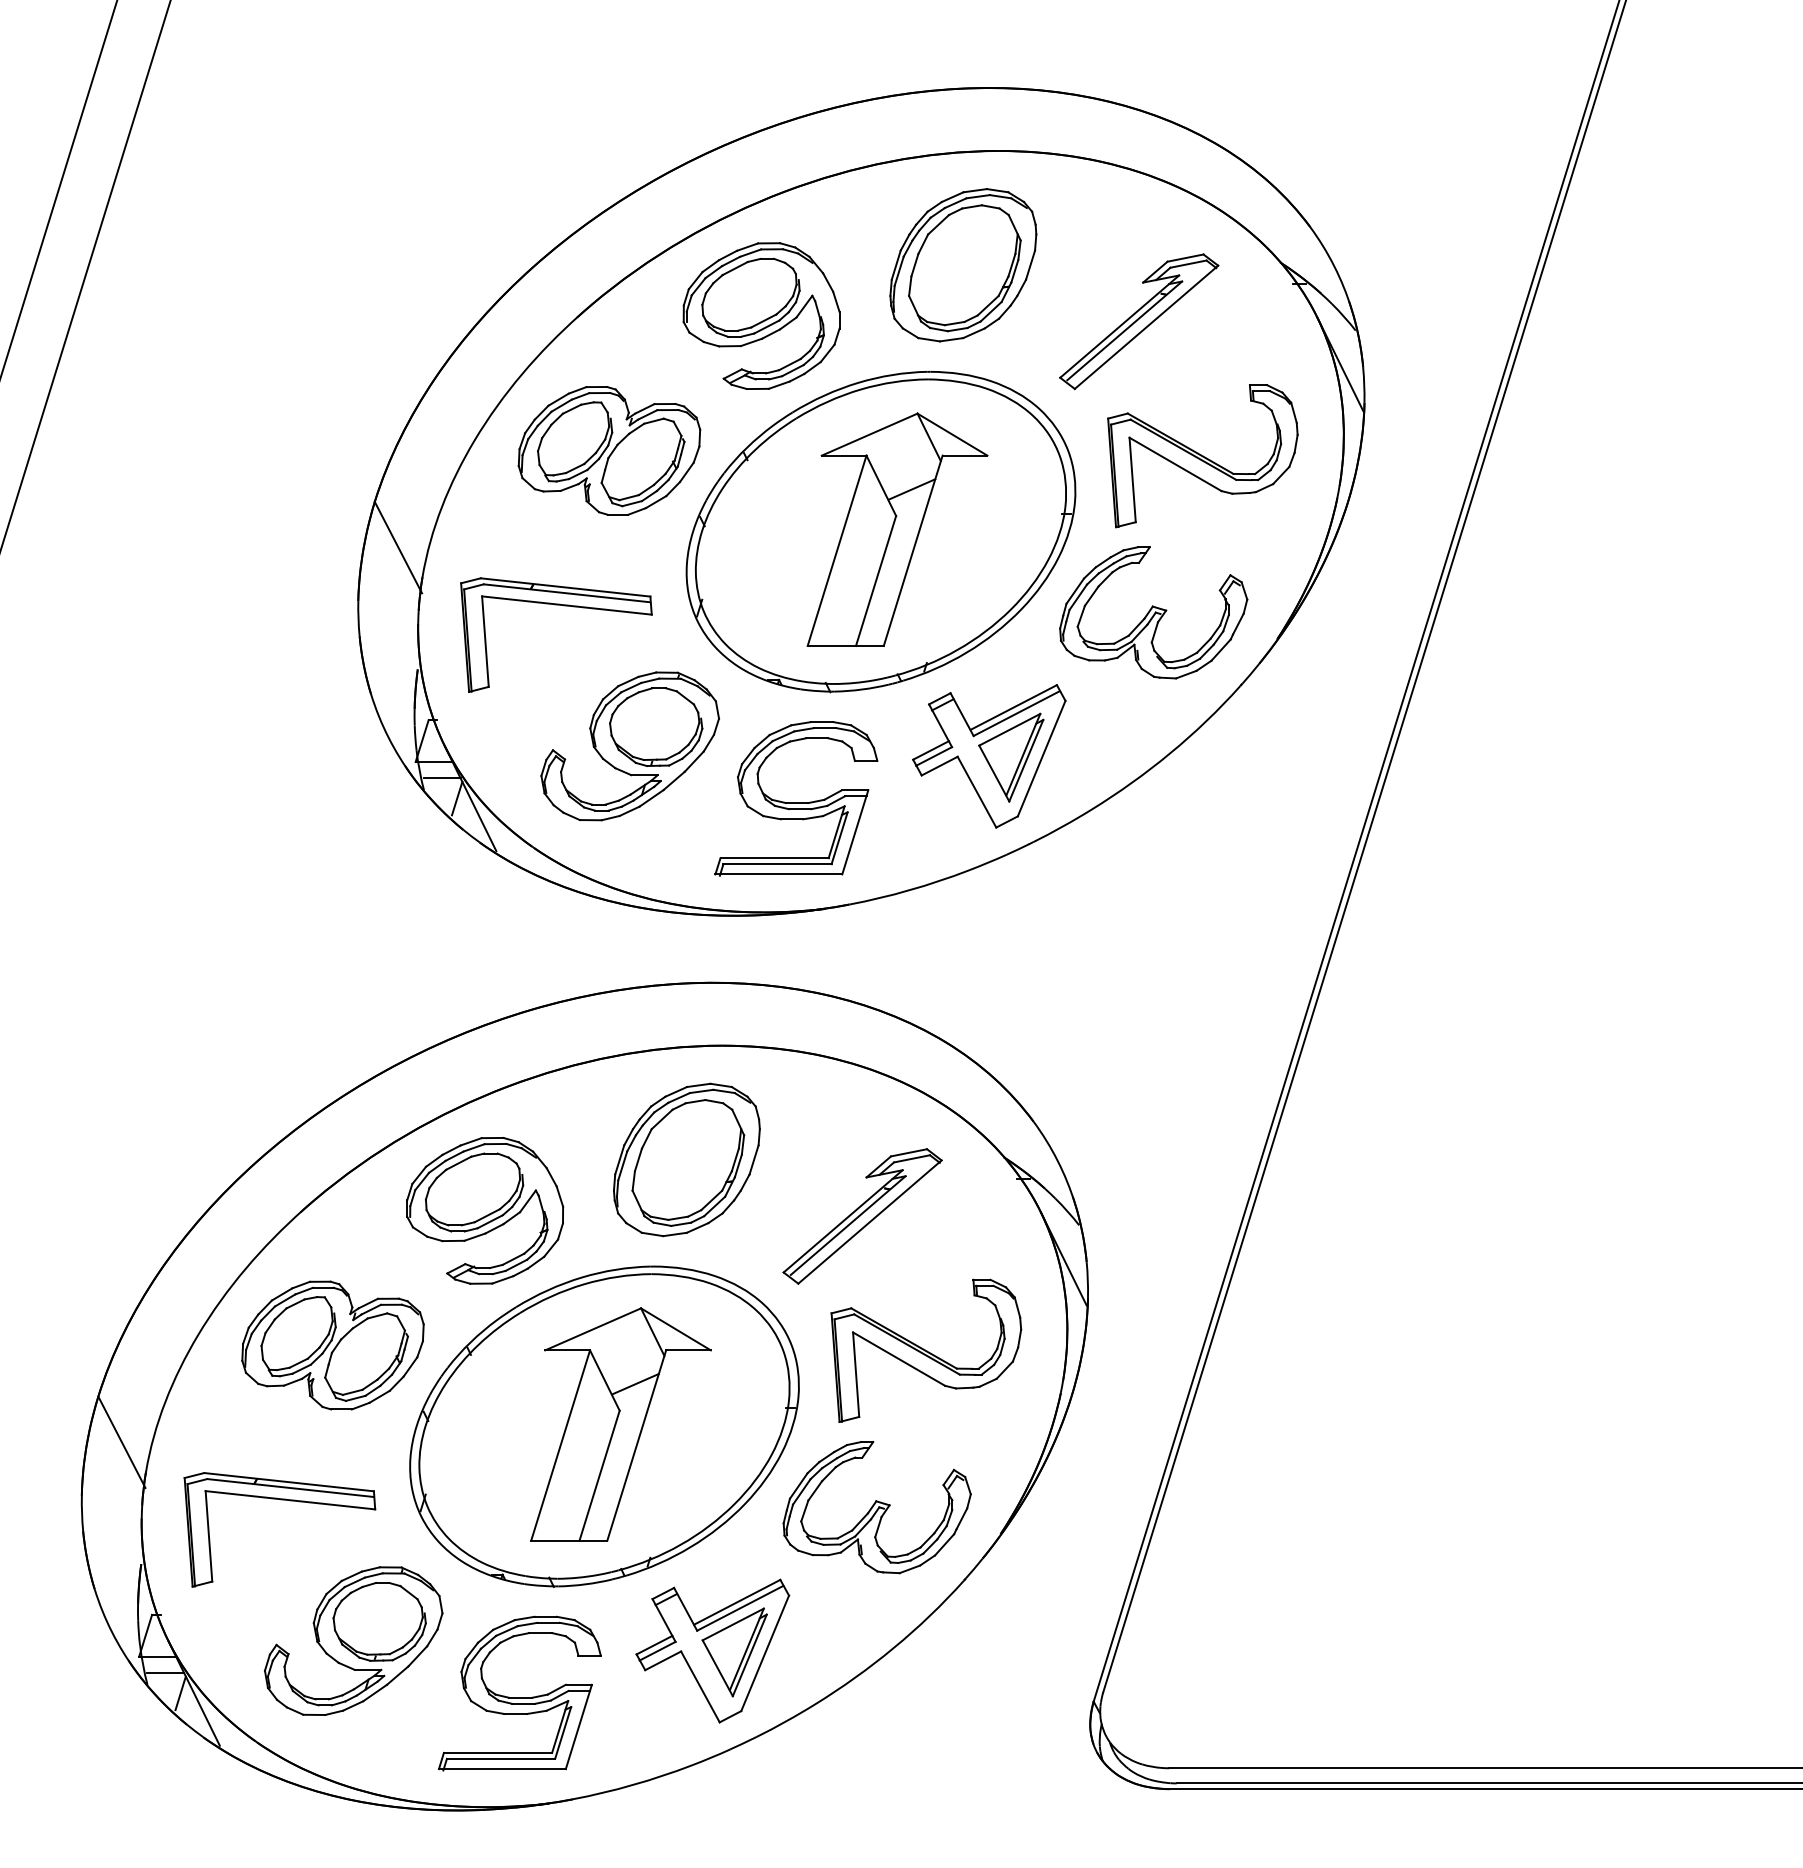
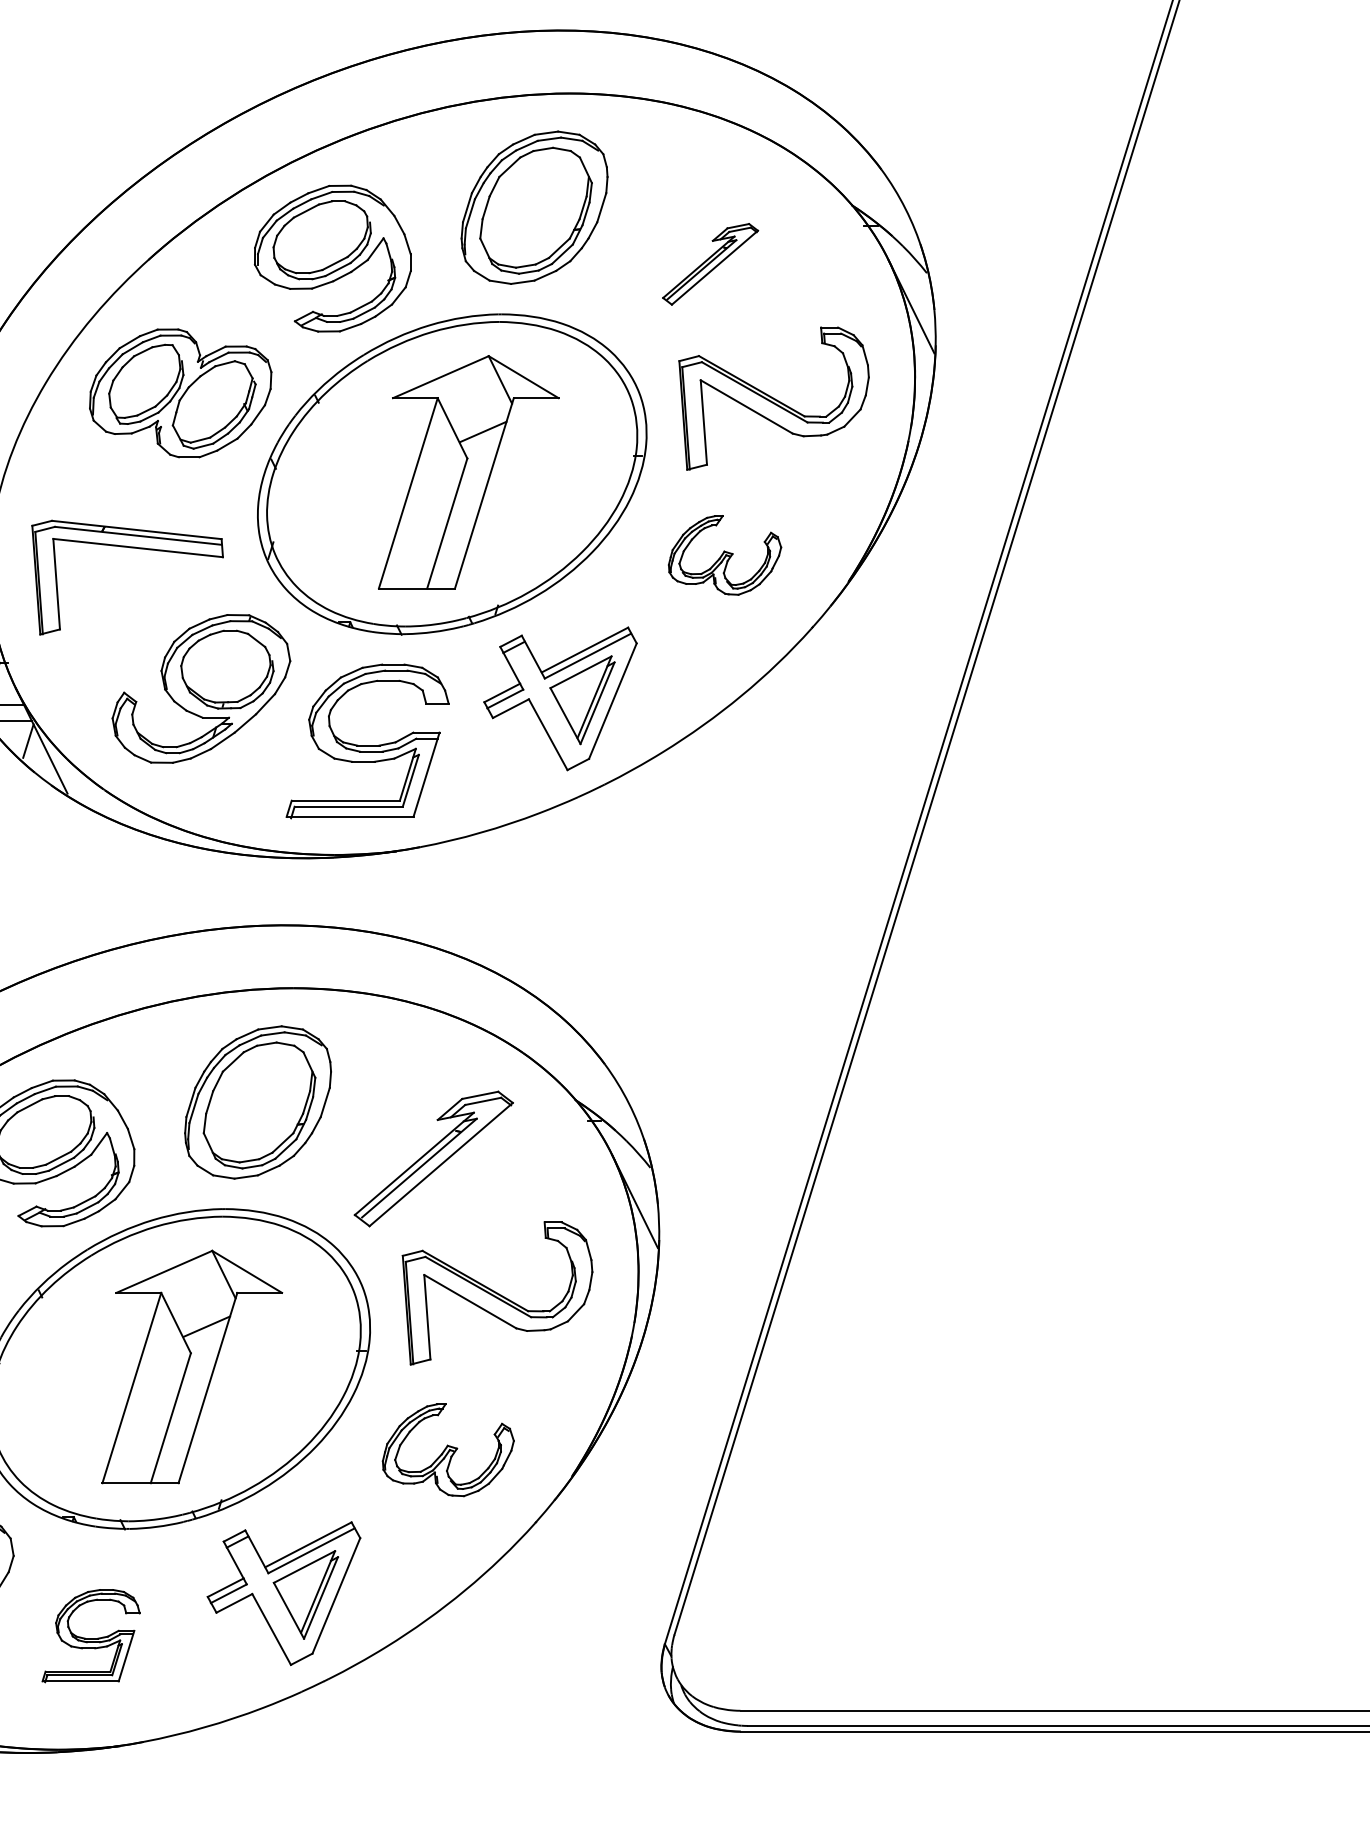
part: (1139, 321) -> (710, 264), size x0.6
part: (1153, 612) -> (724, 555), size x0.6
part: (876, 1507) -> (447, 1450), size x0.7
part: (519, 1693) -> (90, 1636), size x0.6

